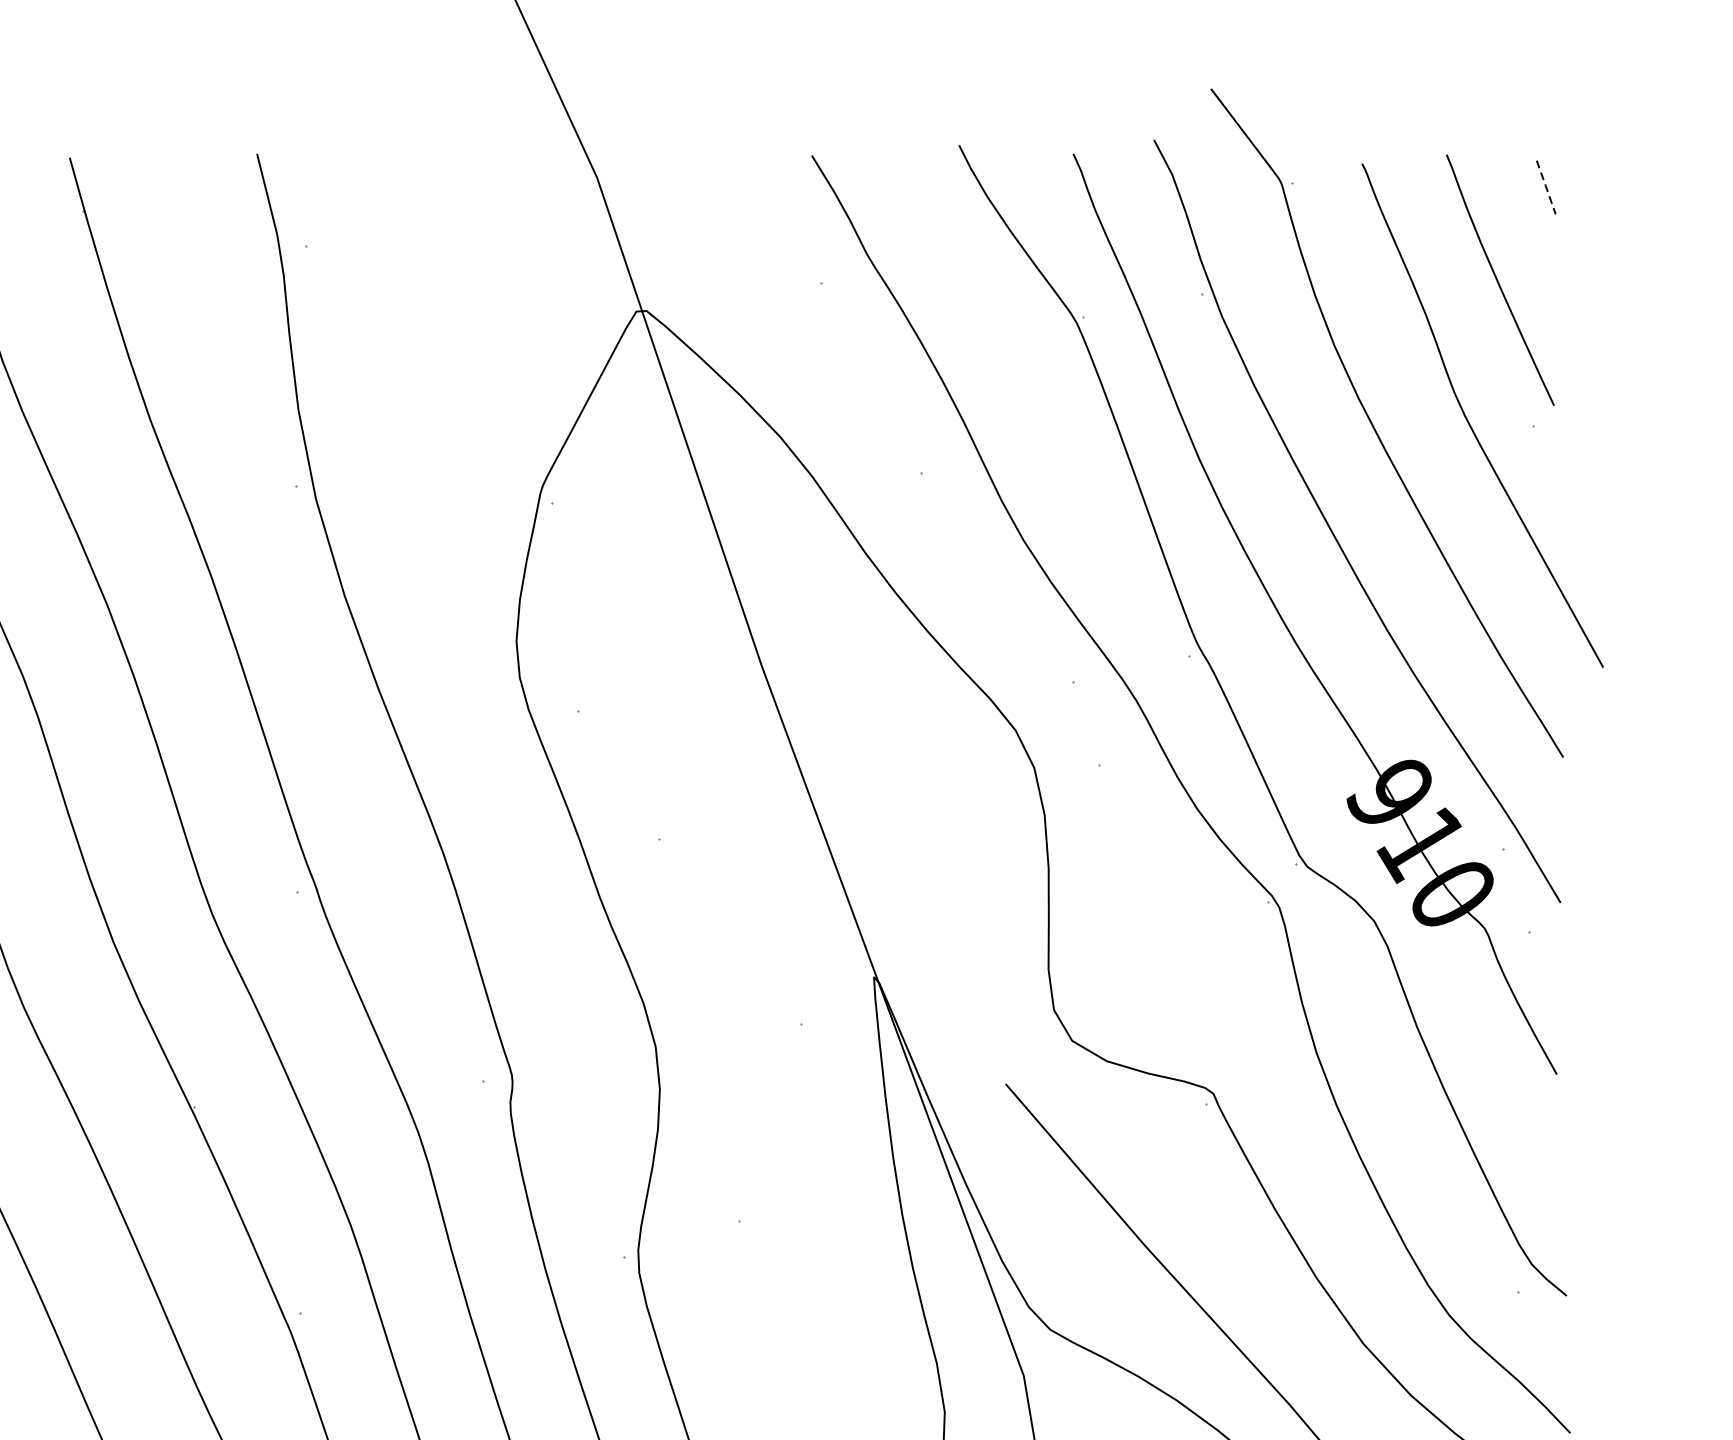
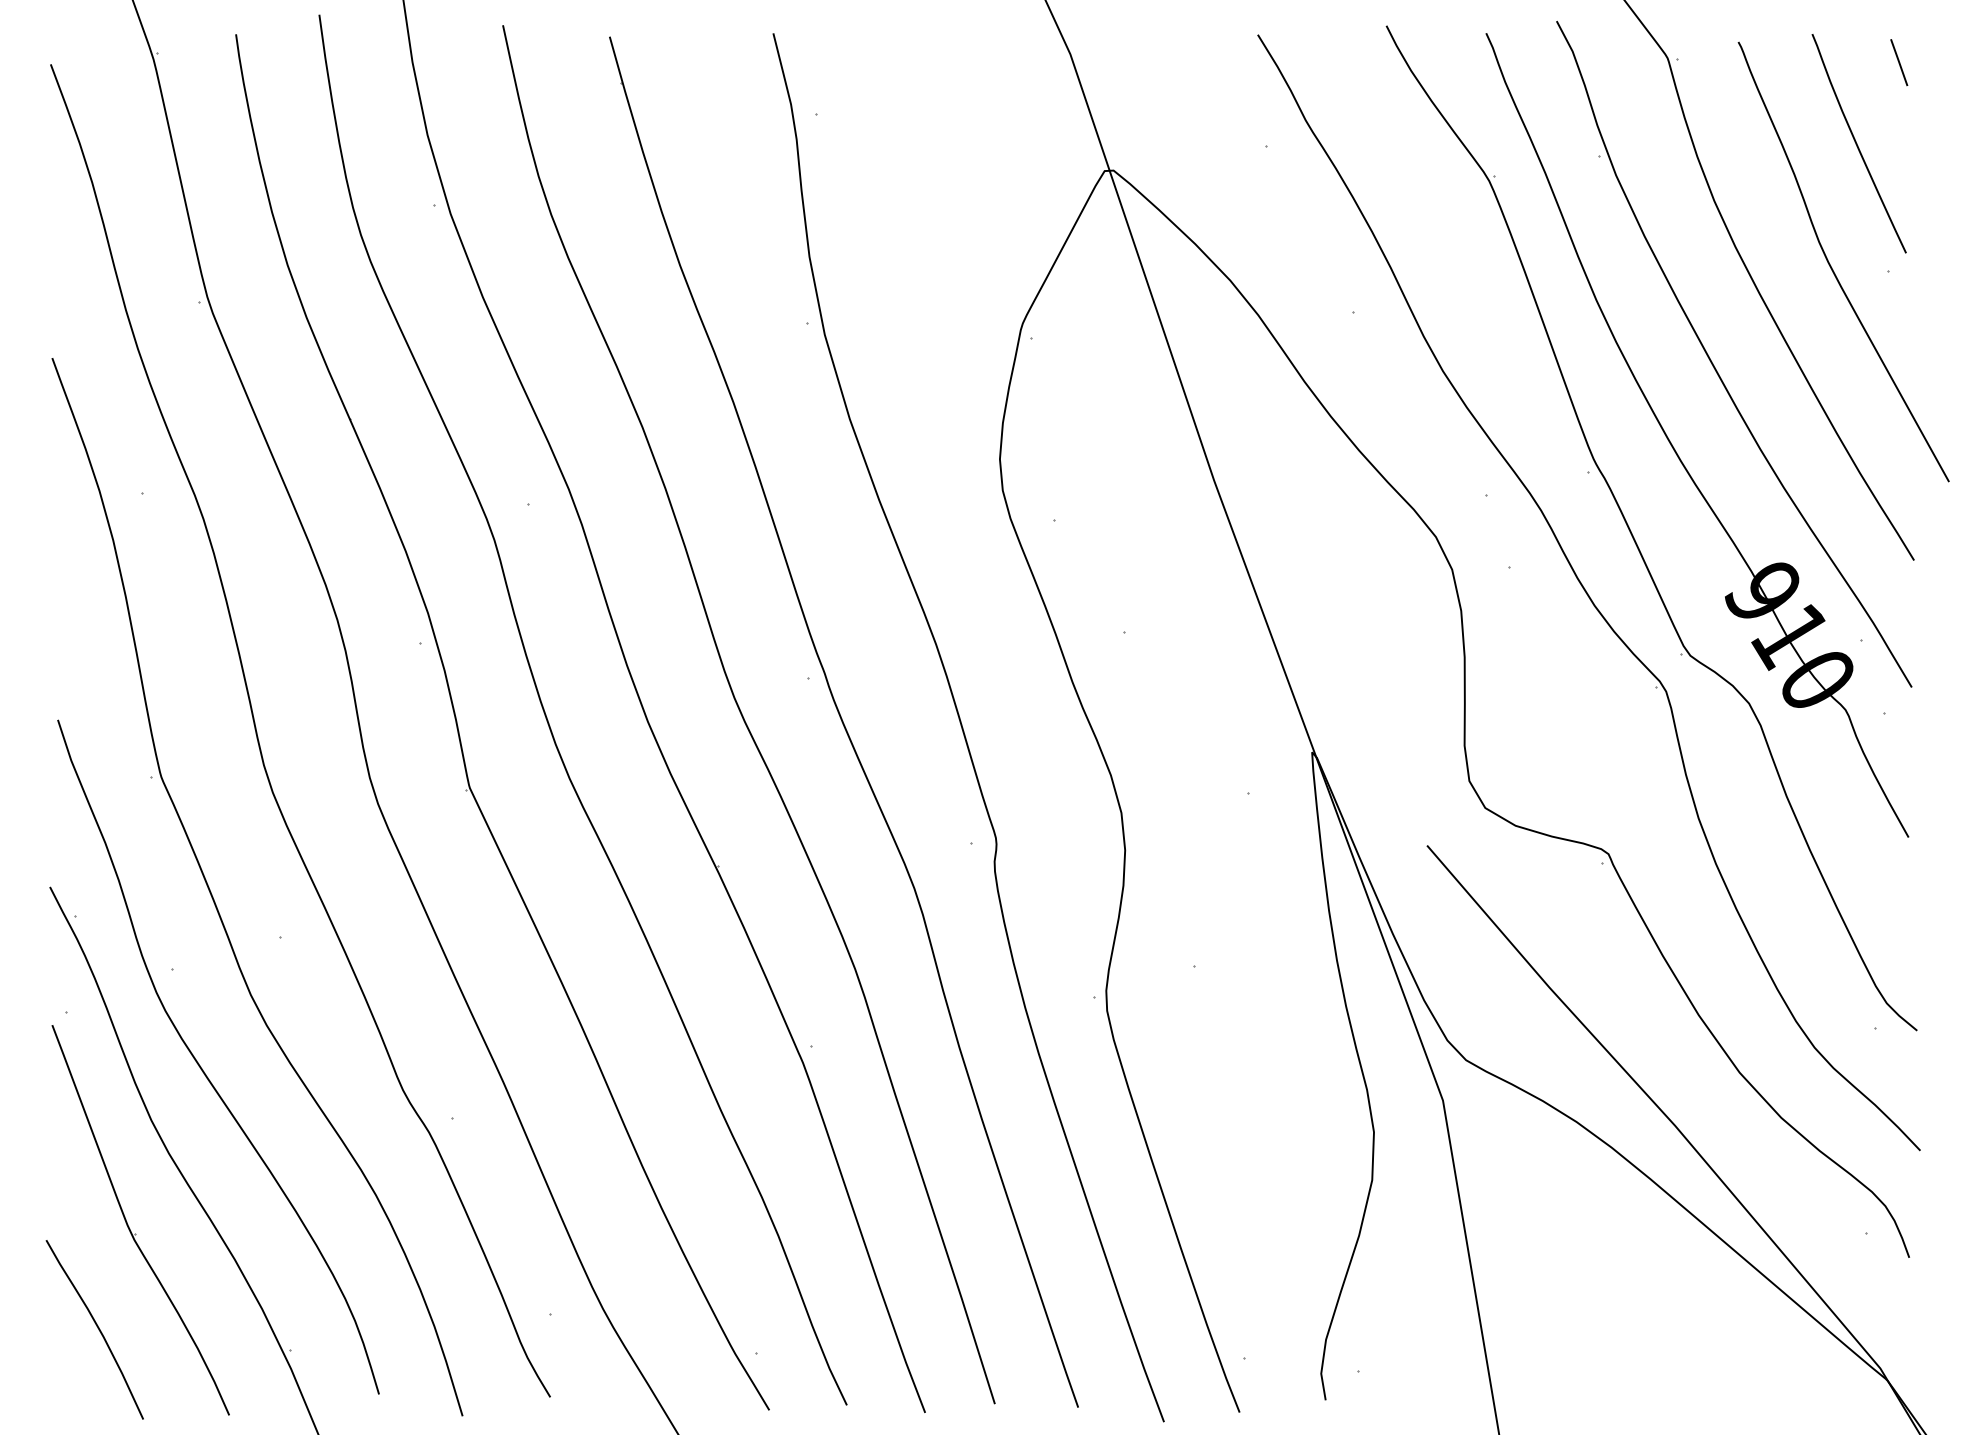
line: (1546, 186) -> (1899, 61), dashed -> solid

